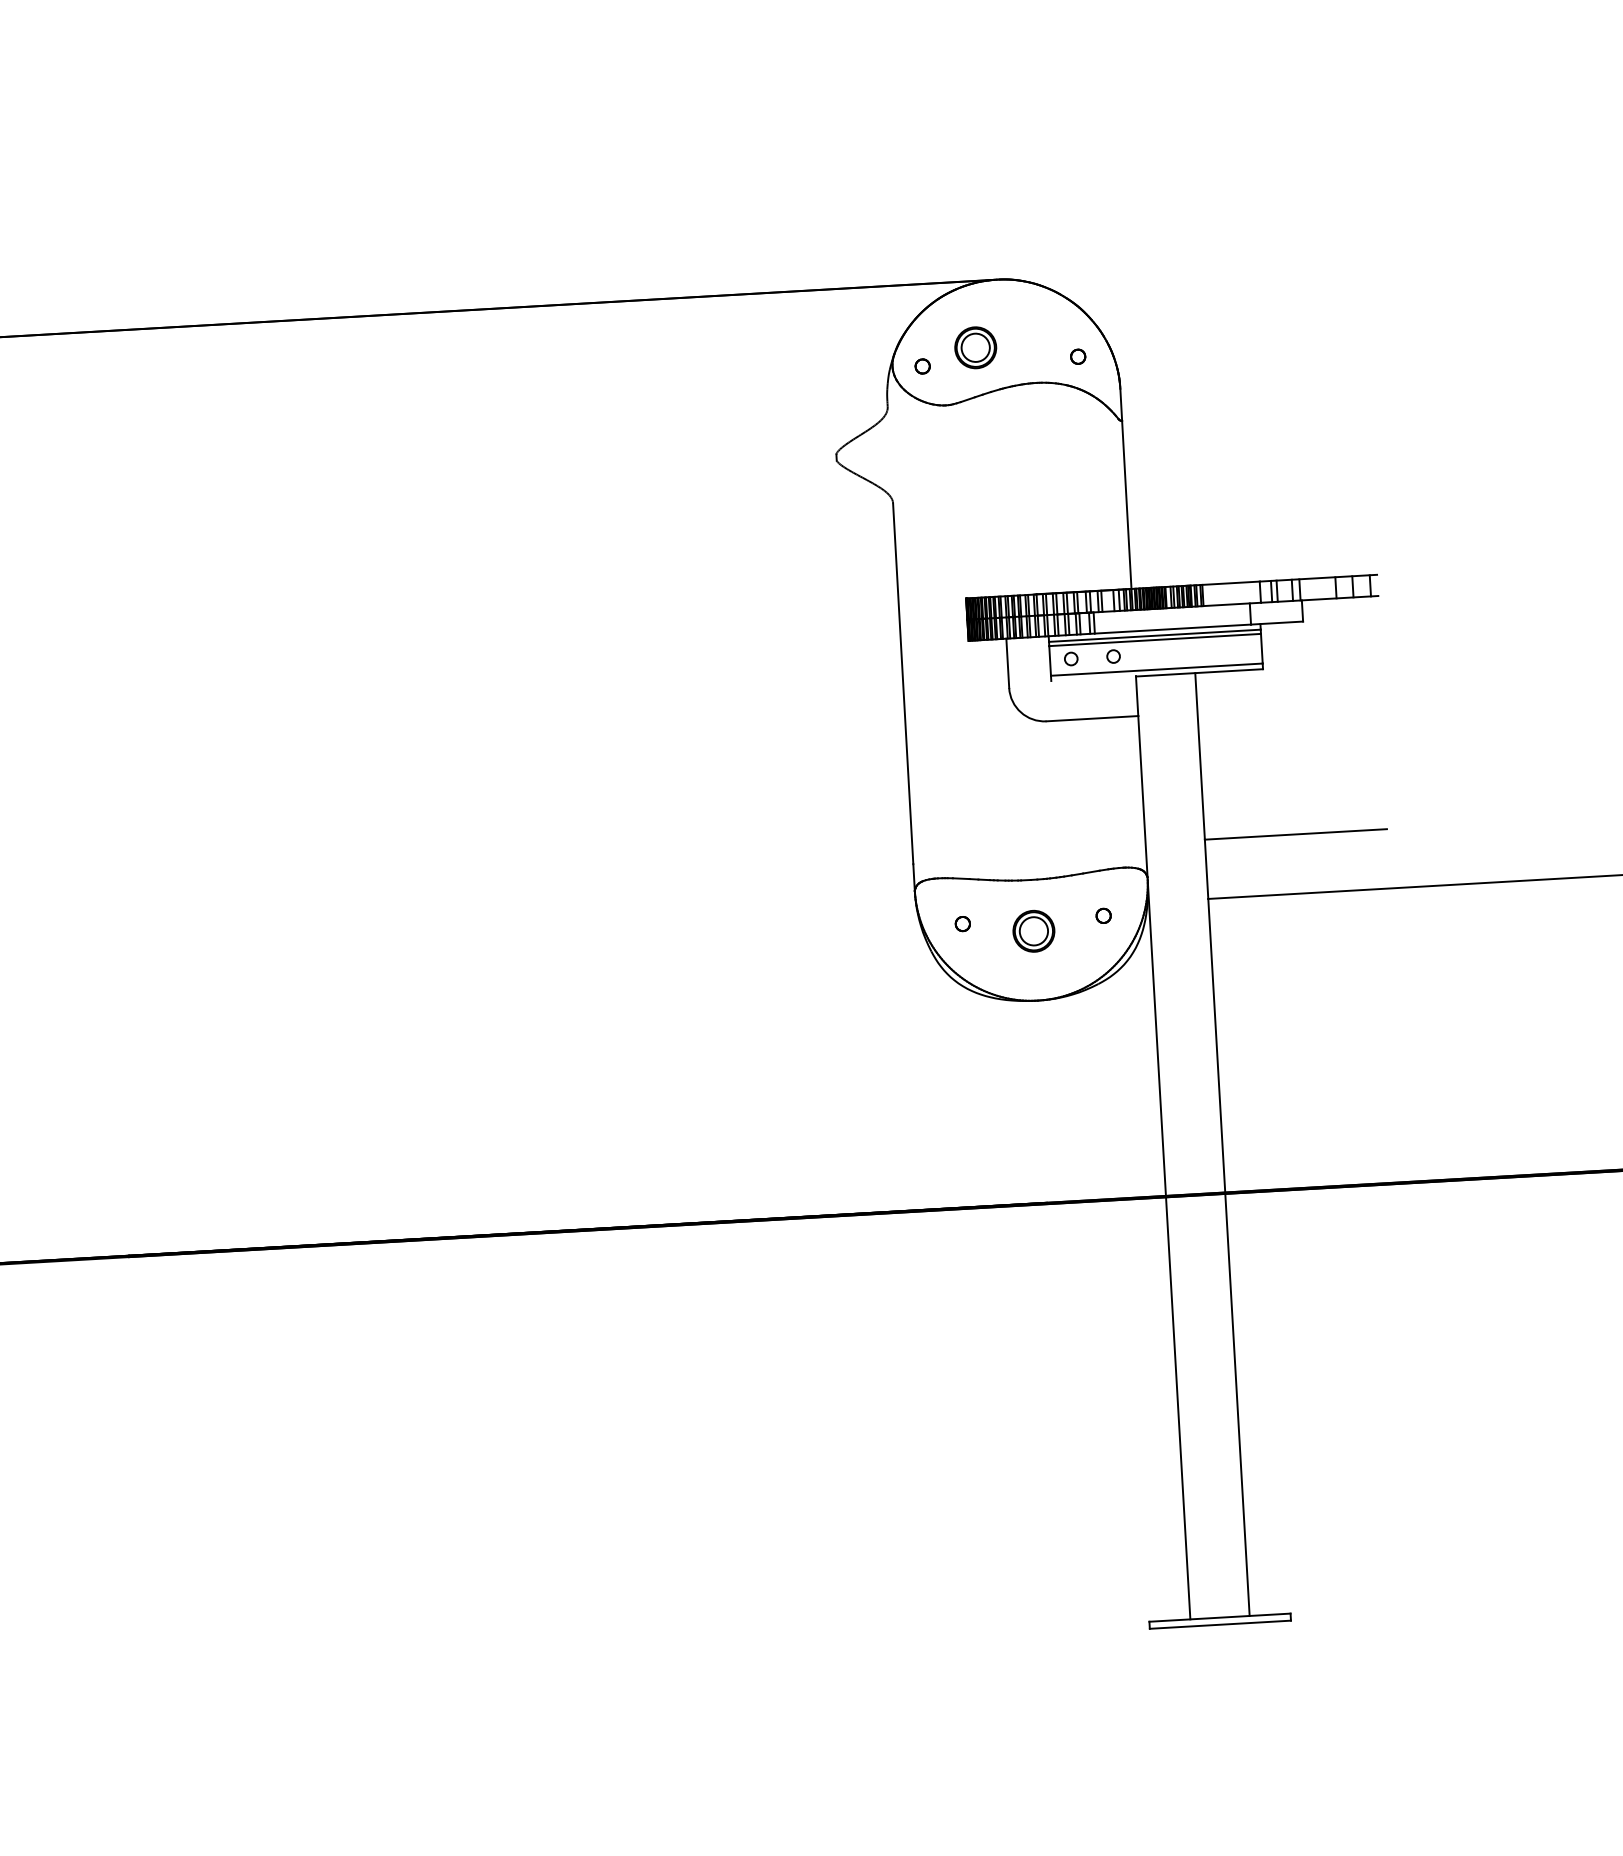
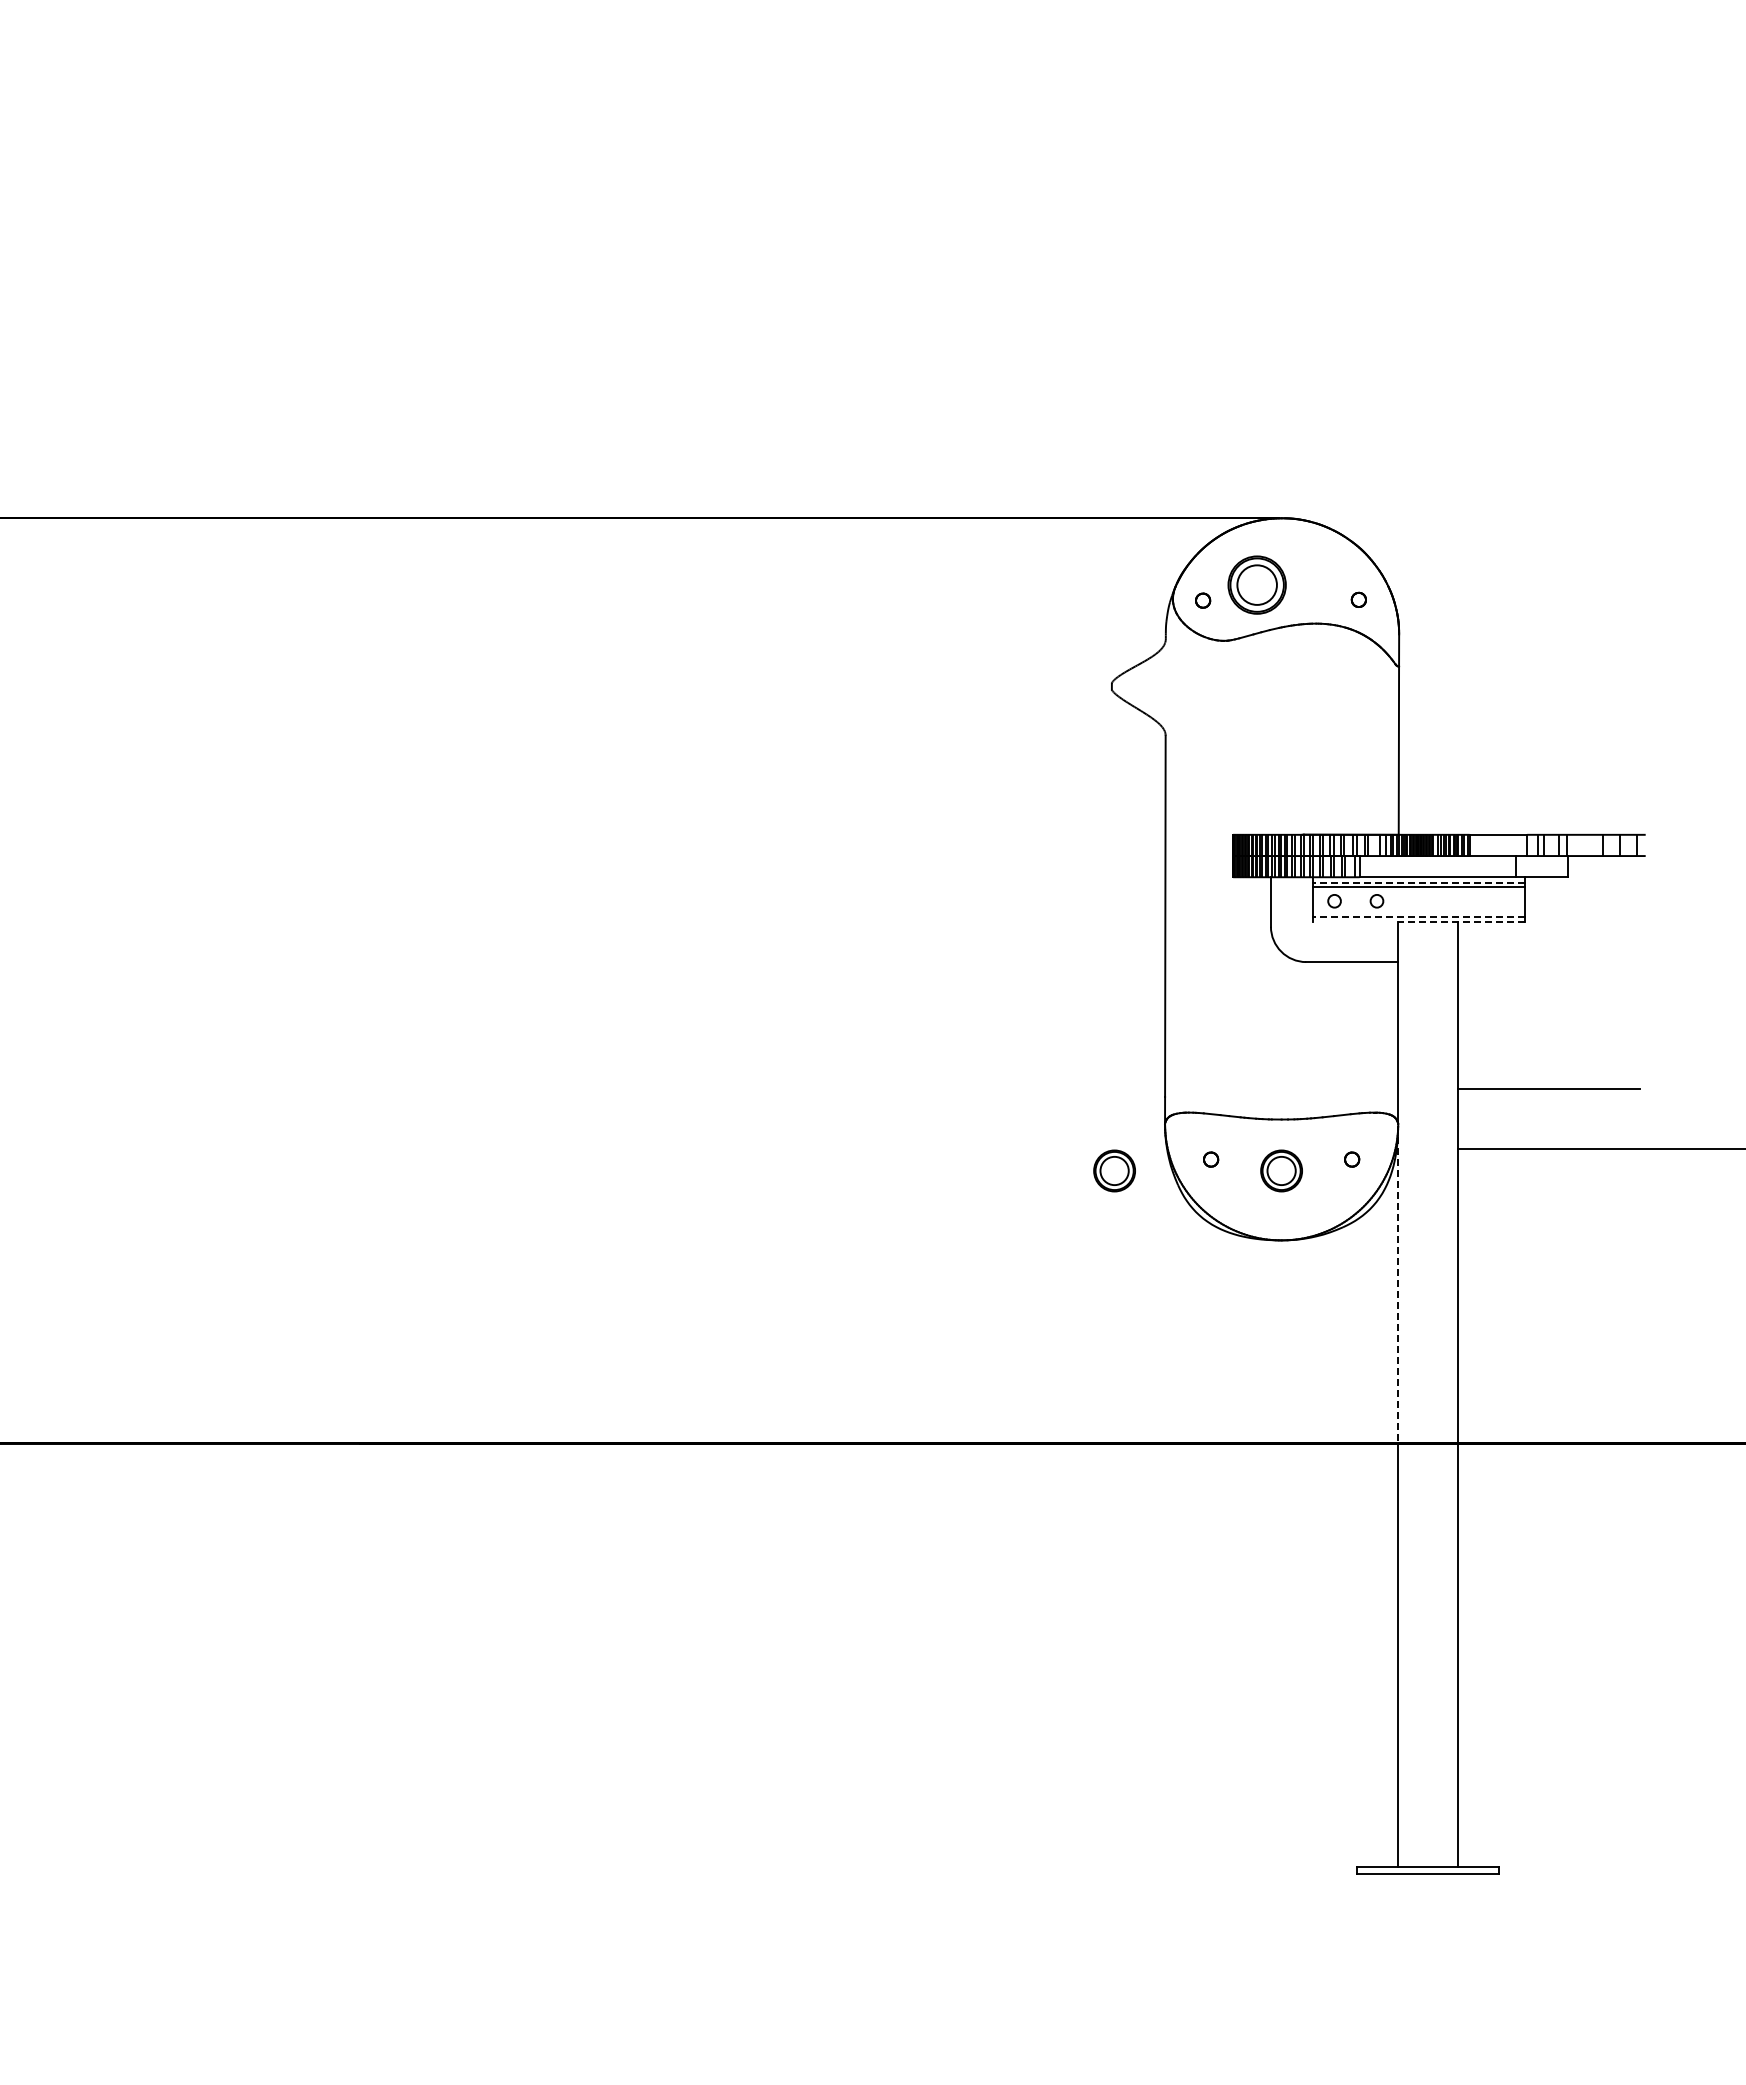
part: (975, 347) -> (1256, 584), size x1.4
line: (1153, 635) -> (1418, 882), solid -> dashed
line: (1155, 669) -> (1418, 916), solid -> dashed
line: (1199, 672) -> (1461, 922), solid -> dashed
part: (867, 940) -> (1114, 1170), added
line: (1157, 1038) -> (1398, 1285), solid -> dashed

